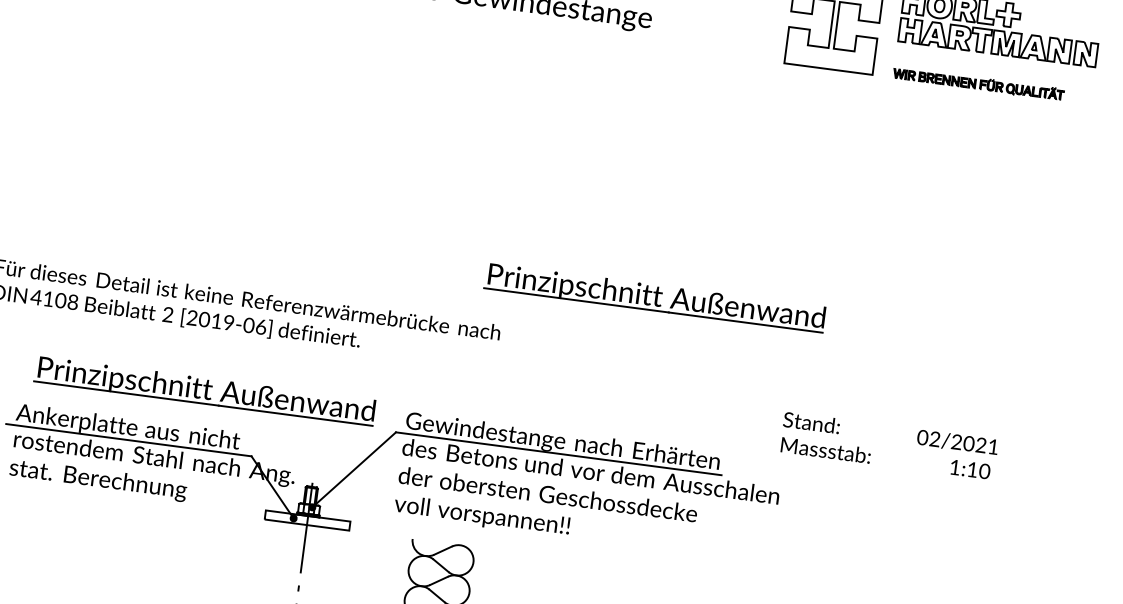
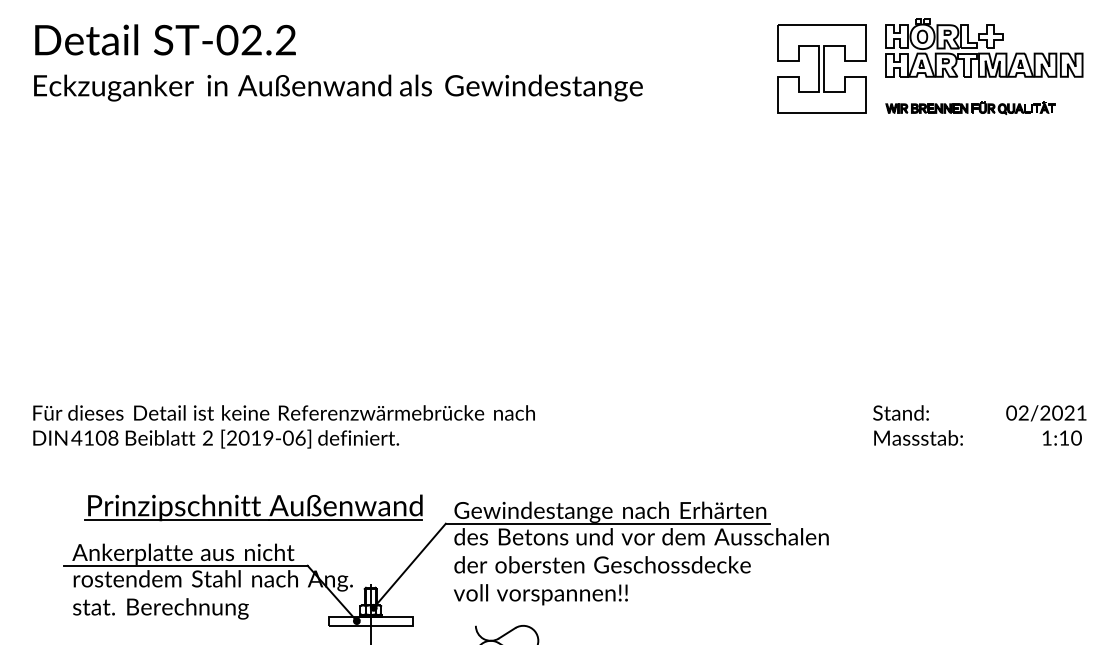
part: (654, 297) -> (681, 358), removed
text: (888, 445) -> (979, 425), moved

